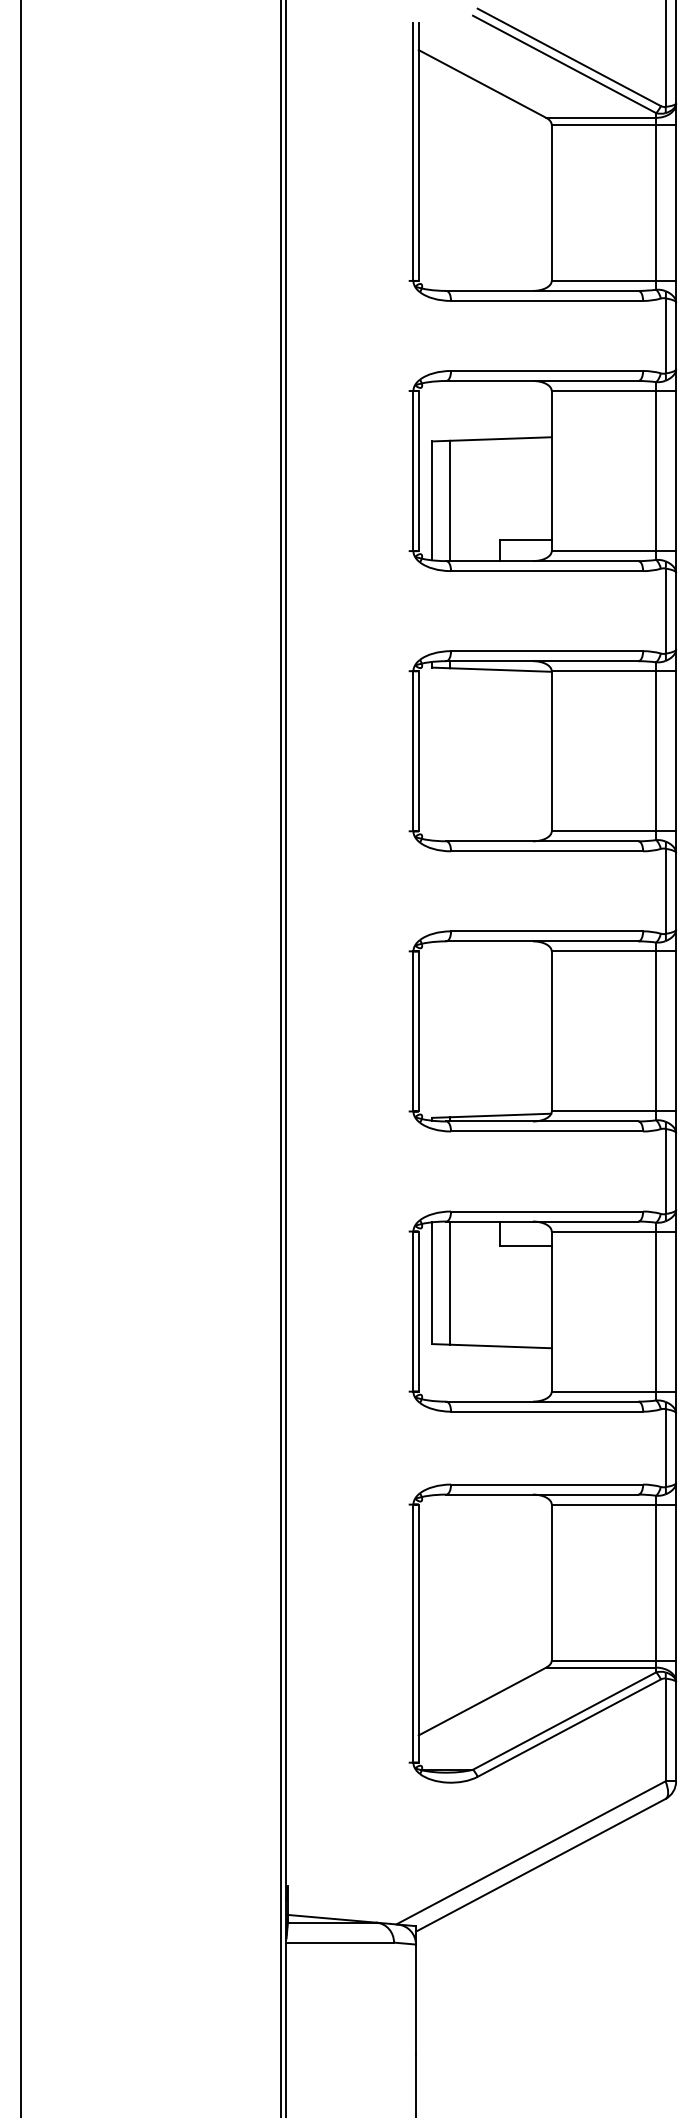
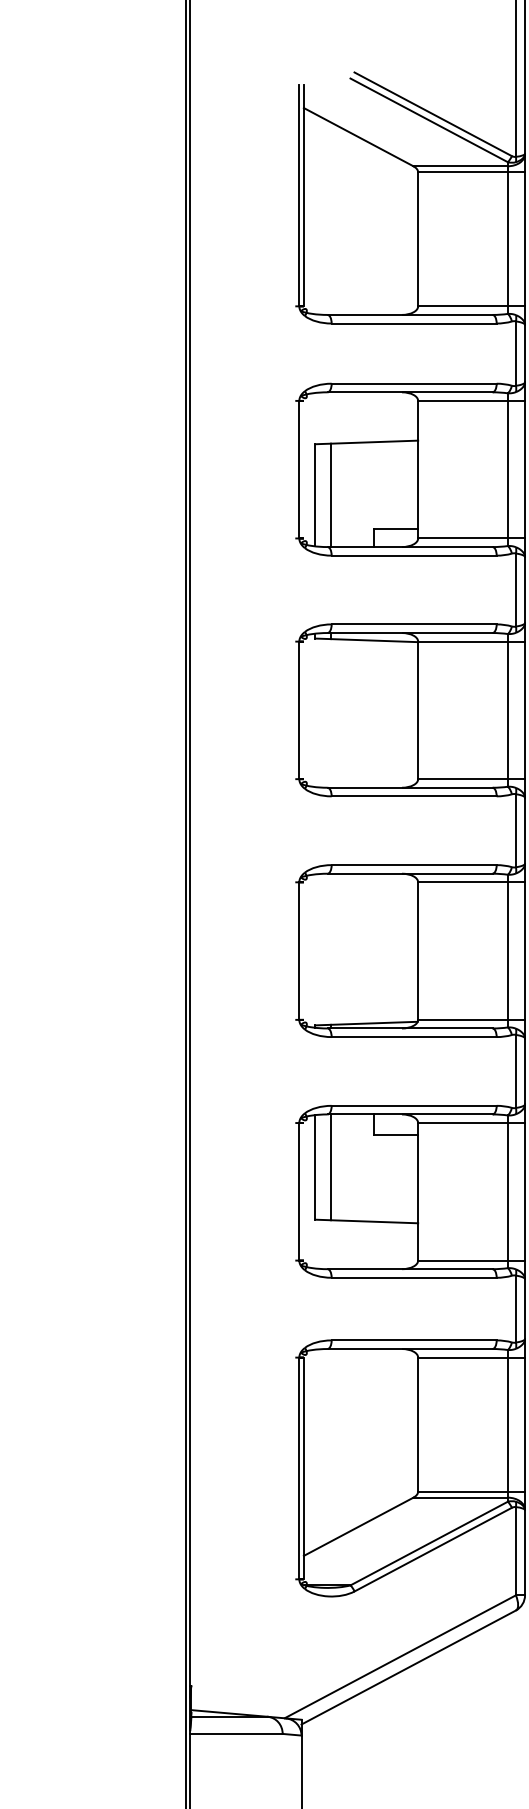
line: (418, 471) -> (303, 470), removed
line: (418, 751) -> (303, 710), removed
line: (418, 1031) -> (303, 951), removed
line: (418, 1311) -> (303, 1191), removed

